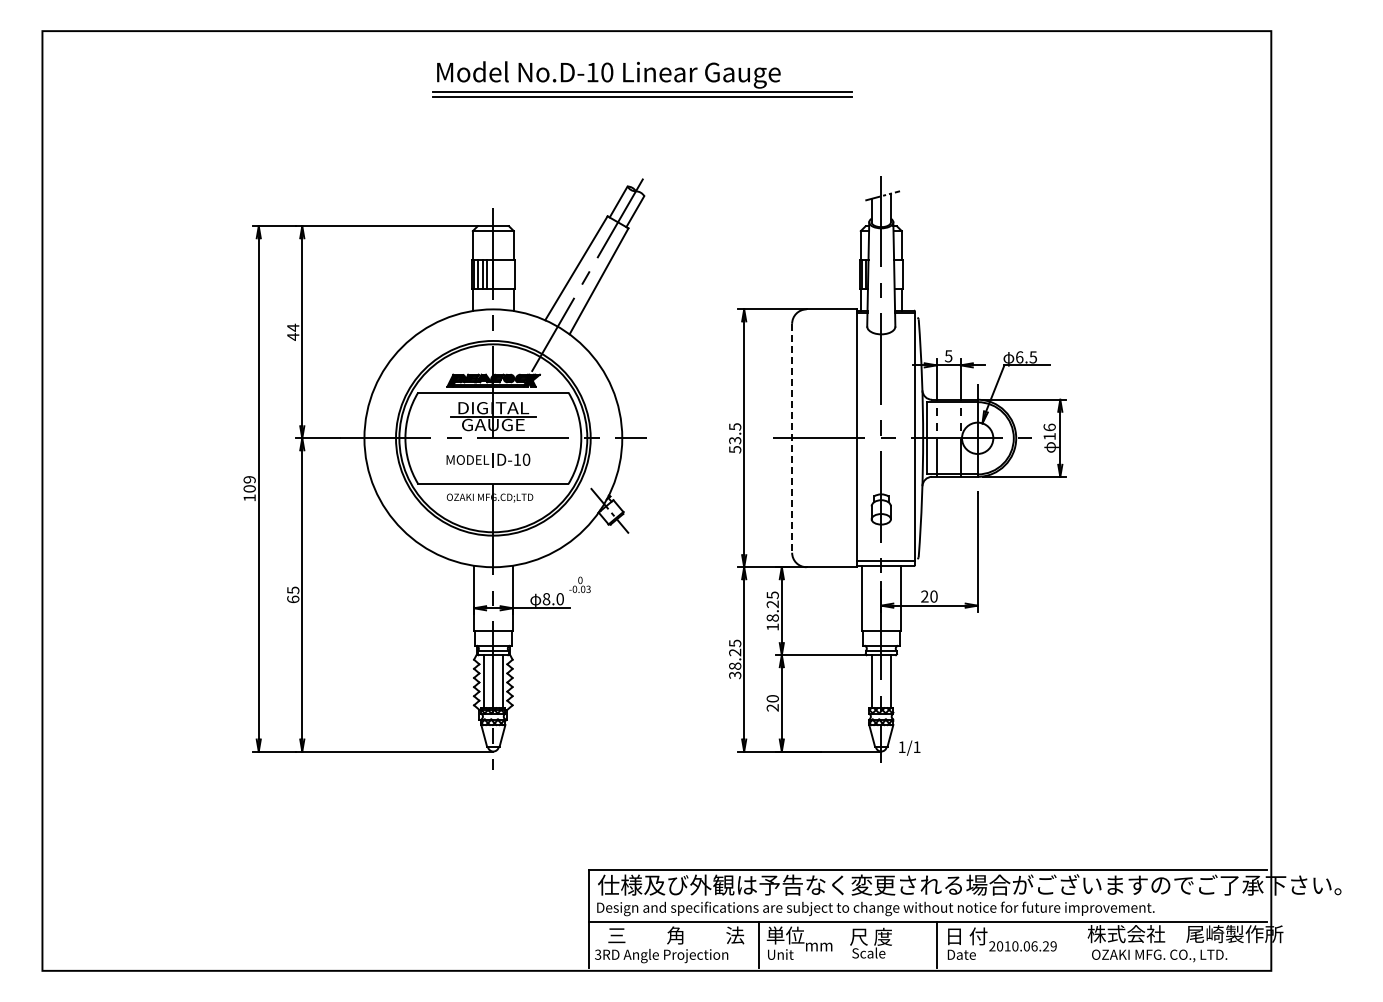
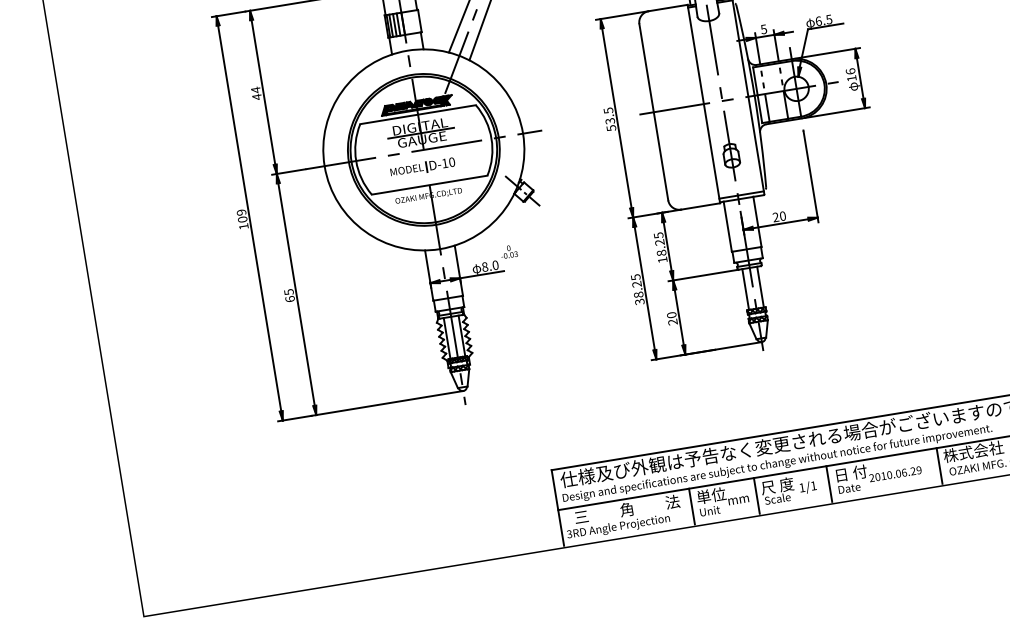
line: (792, 438) -> (654, 112), dashed -> solid
text: (909, 747) -> (807, 487), moved
line: (843, 944) -> (757, 495), added
line: (1080, 944) -> (939, 465), added

